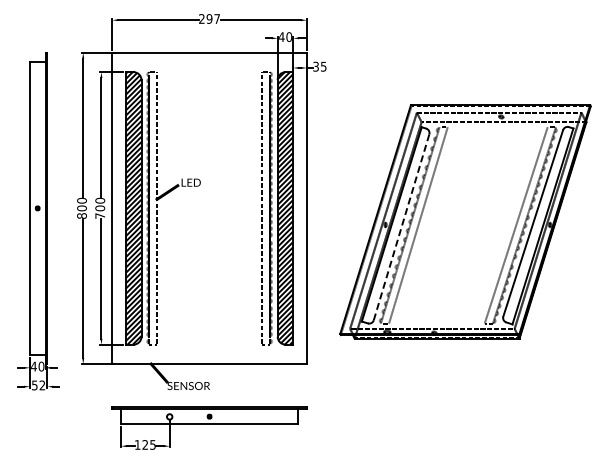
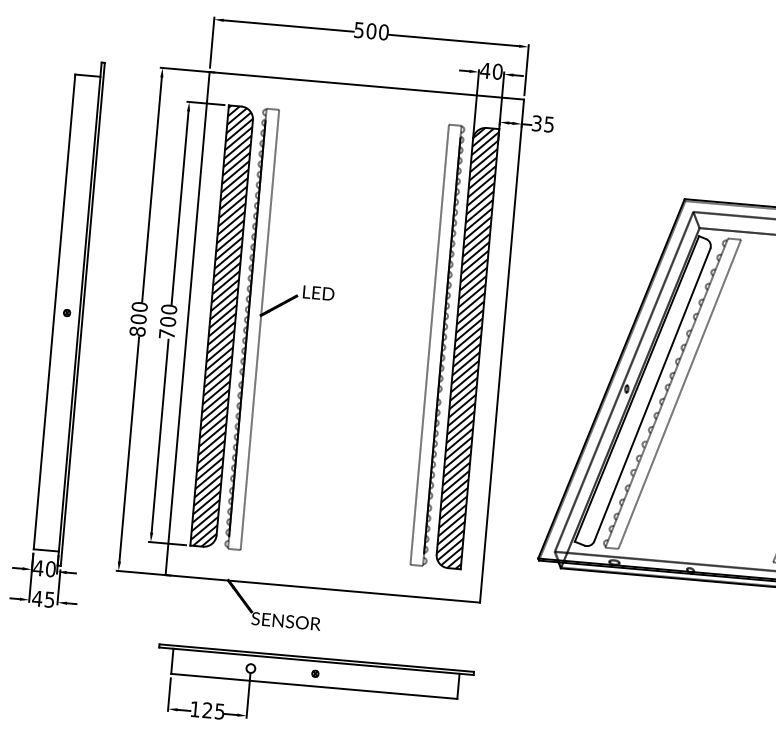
text: (209, 18) -> (371, 30), 297 -> 500
line: (401, 227) -> (652, 395), dashed -> solid
text: (38, 385) -> (43, 599), 52 -> 45

